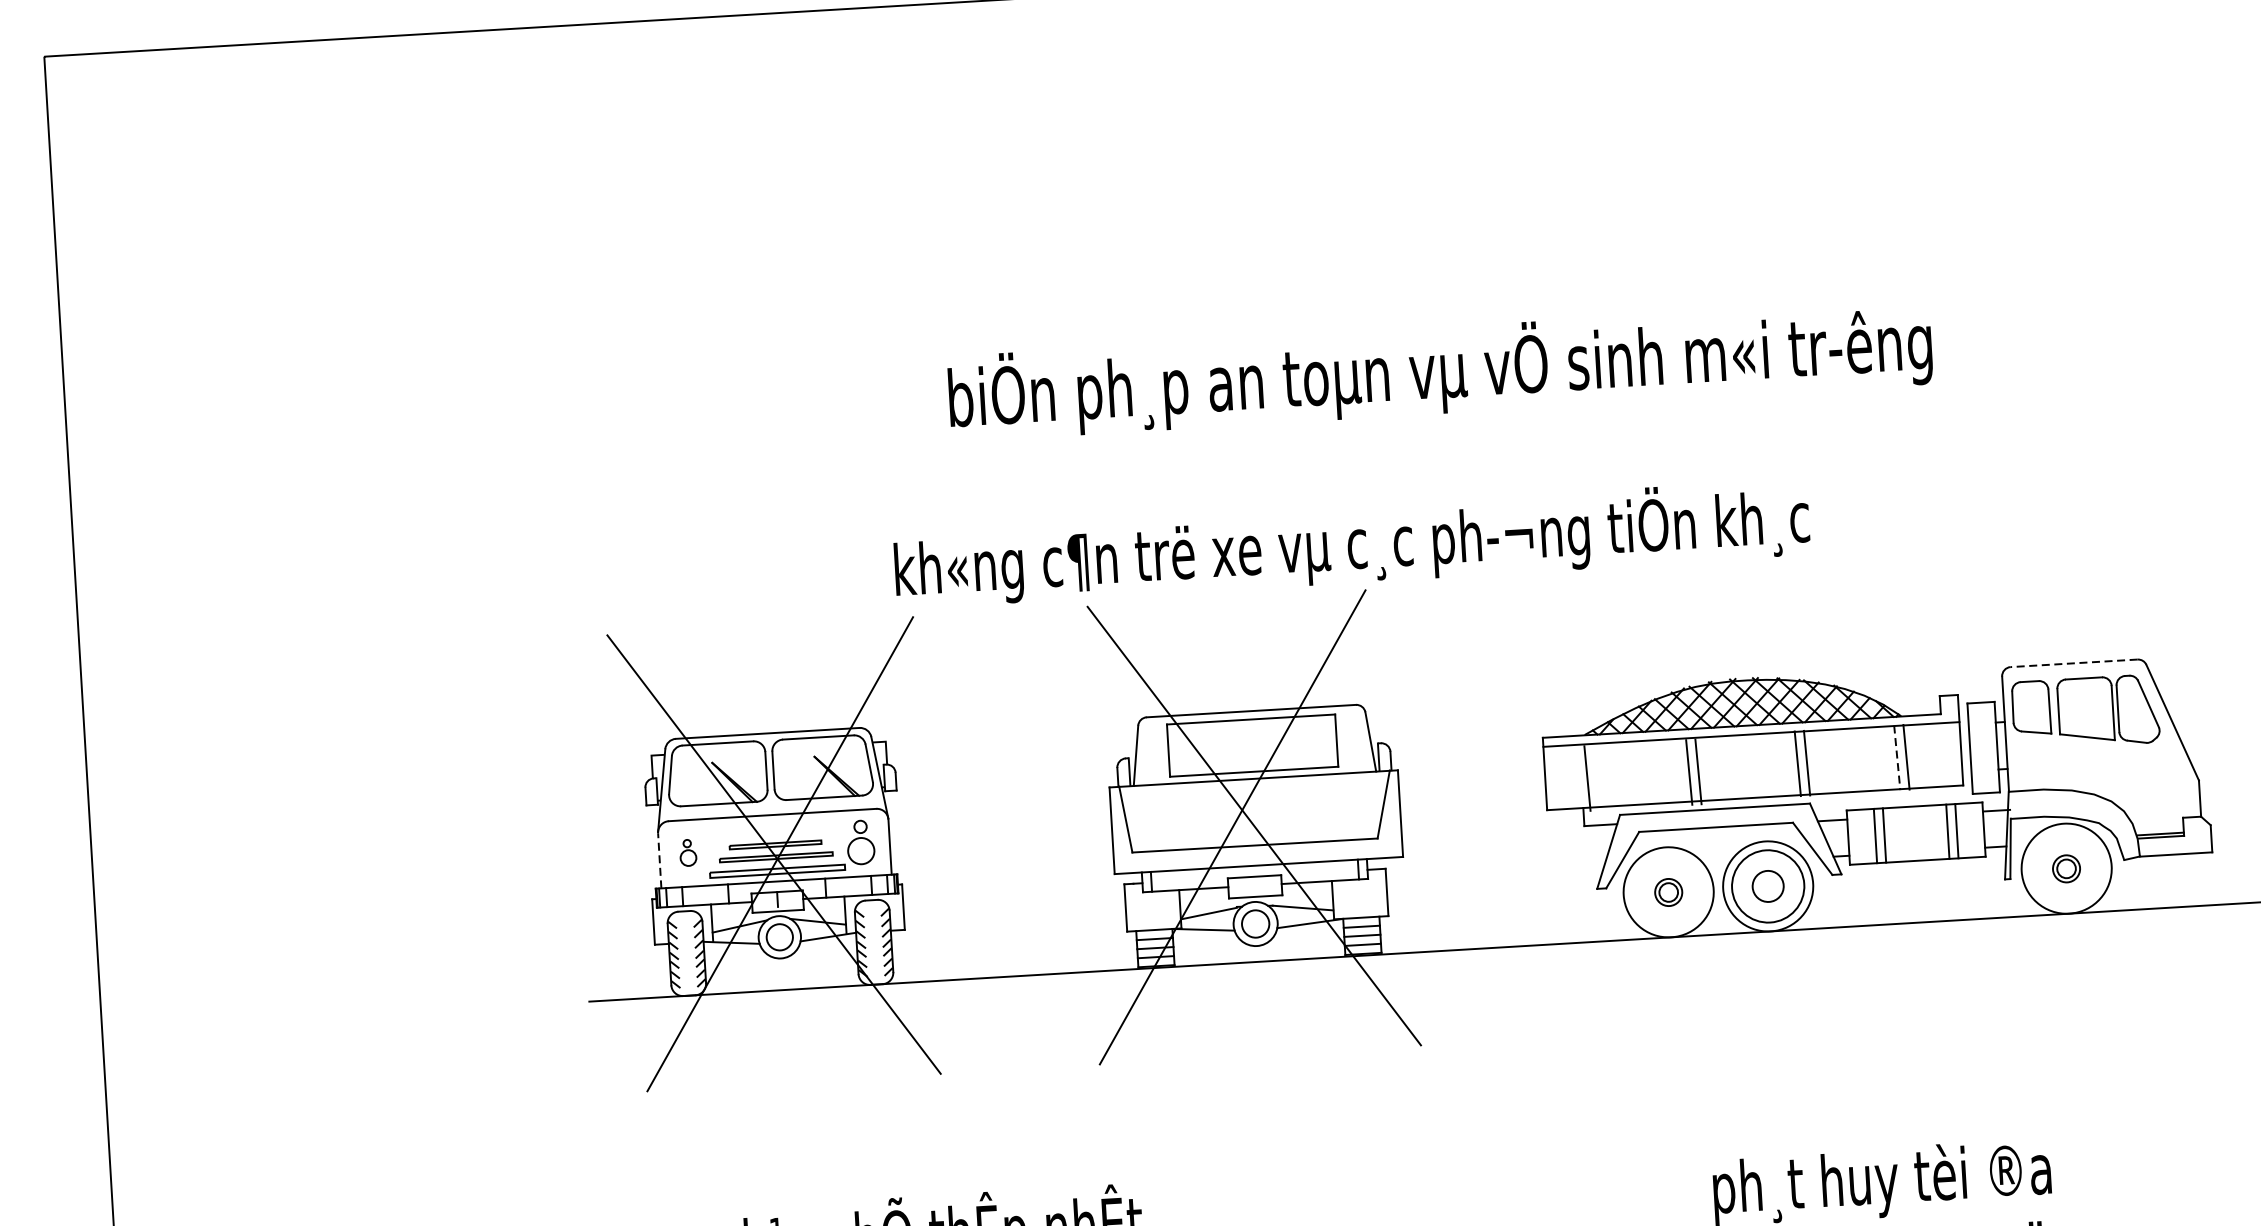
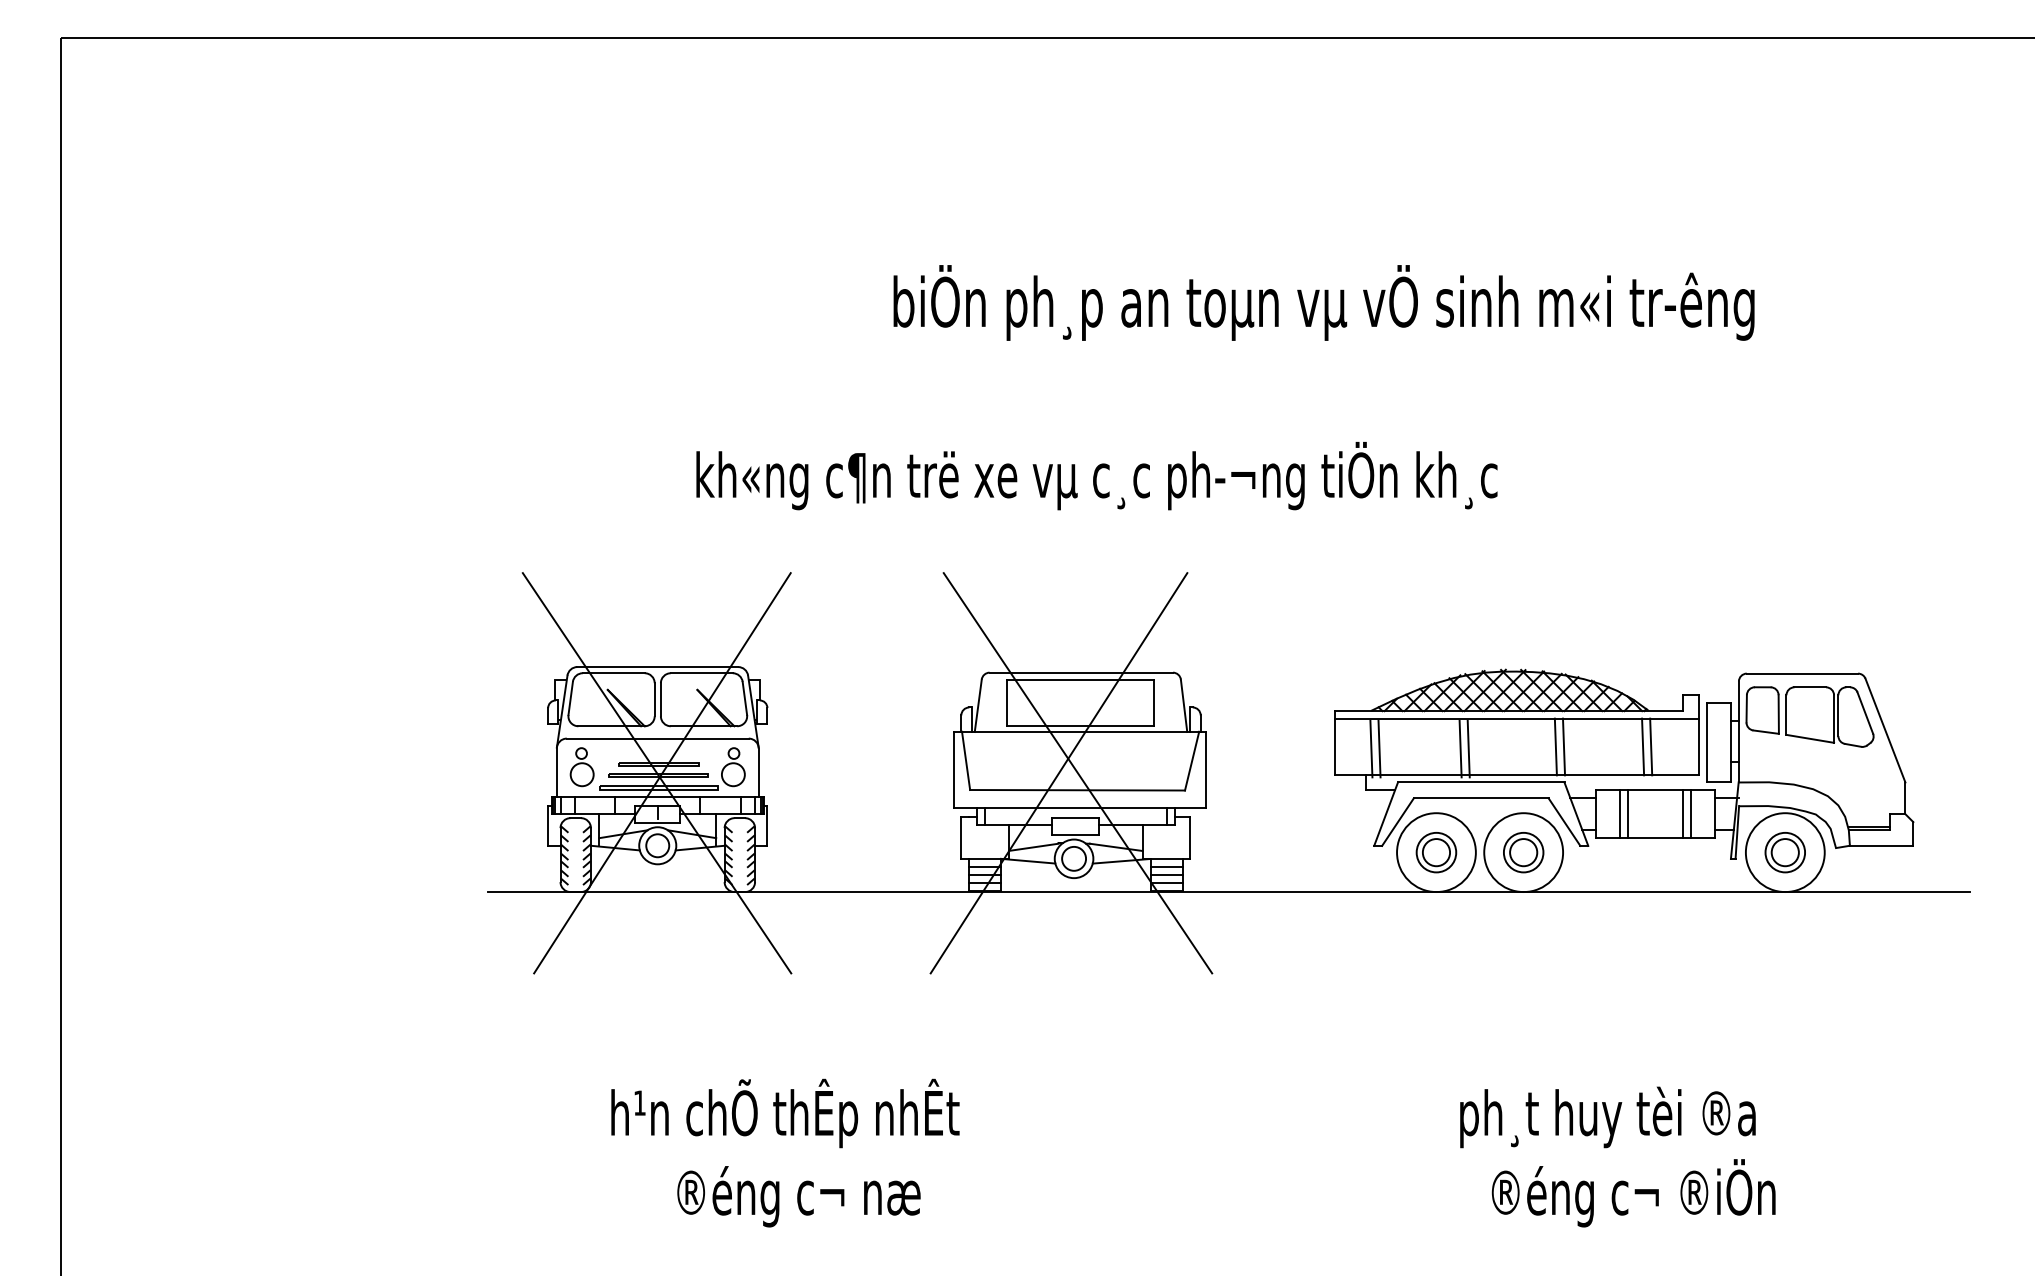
text: (1439, 369) -> (1323, 302), moved
text: (1351, 544) -> (1096, 476), moved
line: (2074, 663) -> (1802, 673), dashed -> solid
line: (1897, 758) -> (1643, 747), dashed -> solid
line: (1596, 777) -> (1379, 748), added
part: (687, 853) -> (581, 767), size x1.67
line: (659, 860) -> (556, 772), dashed -> solid
part: (2065, 868) -> (1784, 852), size x1.67
circle: (1767, 886) -> (1523, 852), size x0.62
part: (1668, 892) -> (1436, 852), size x1.67

